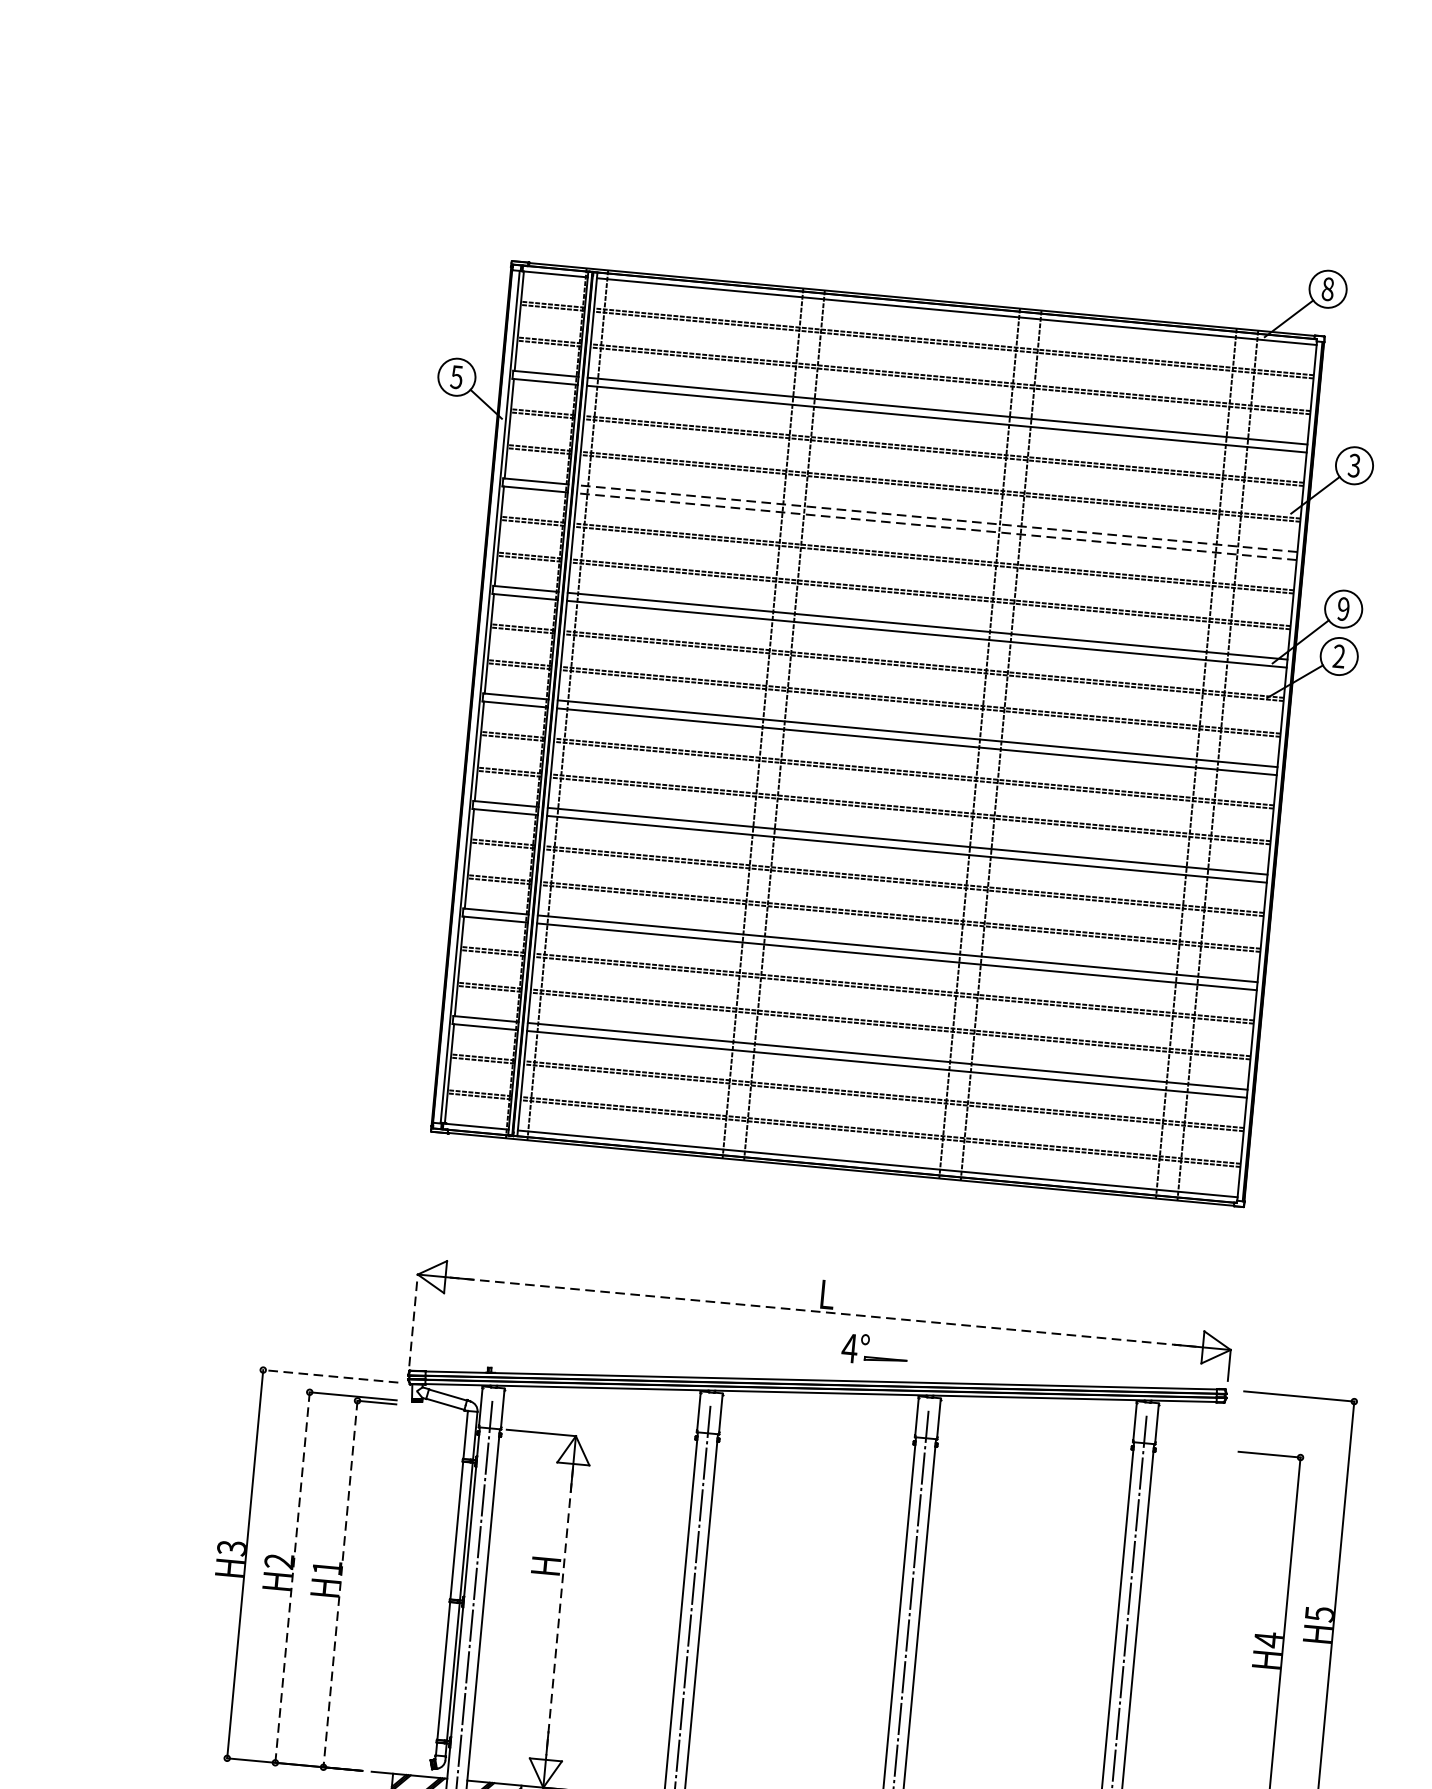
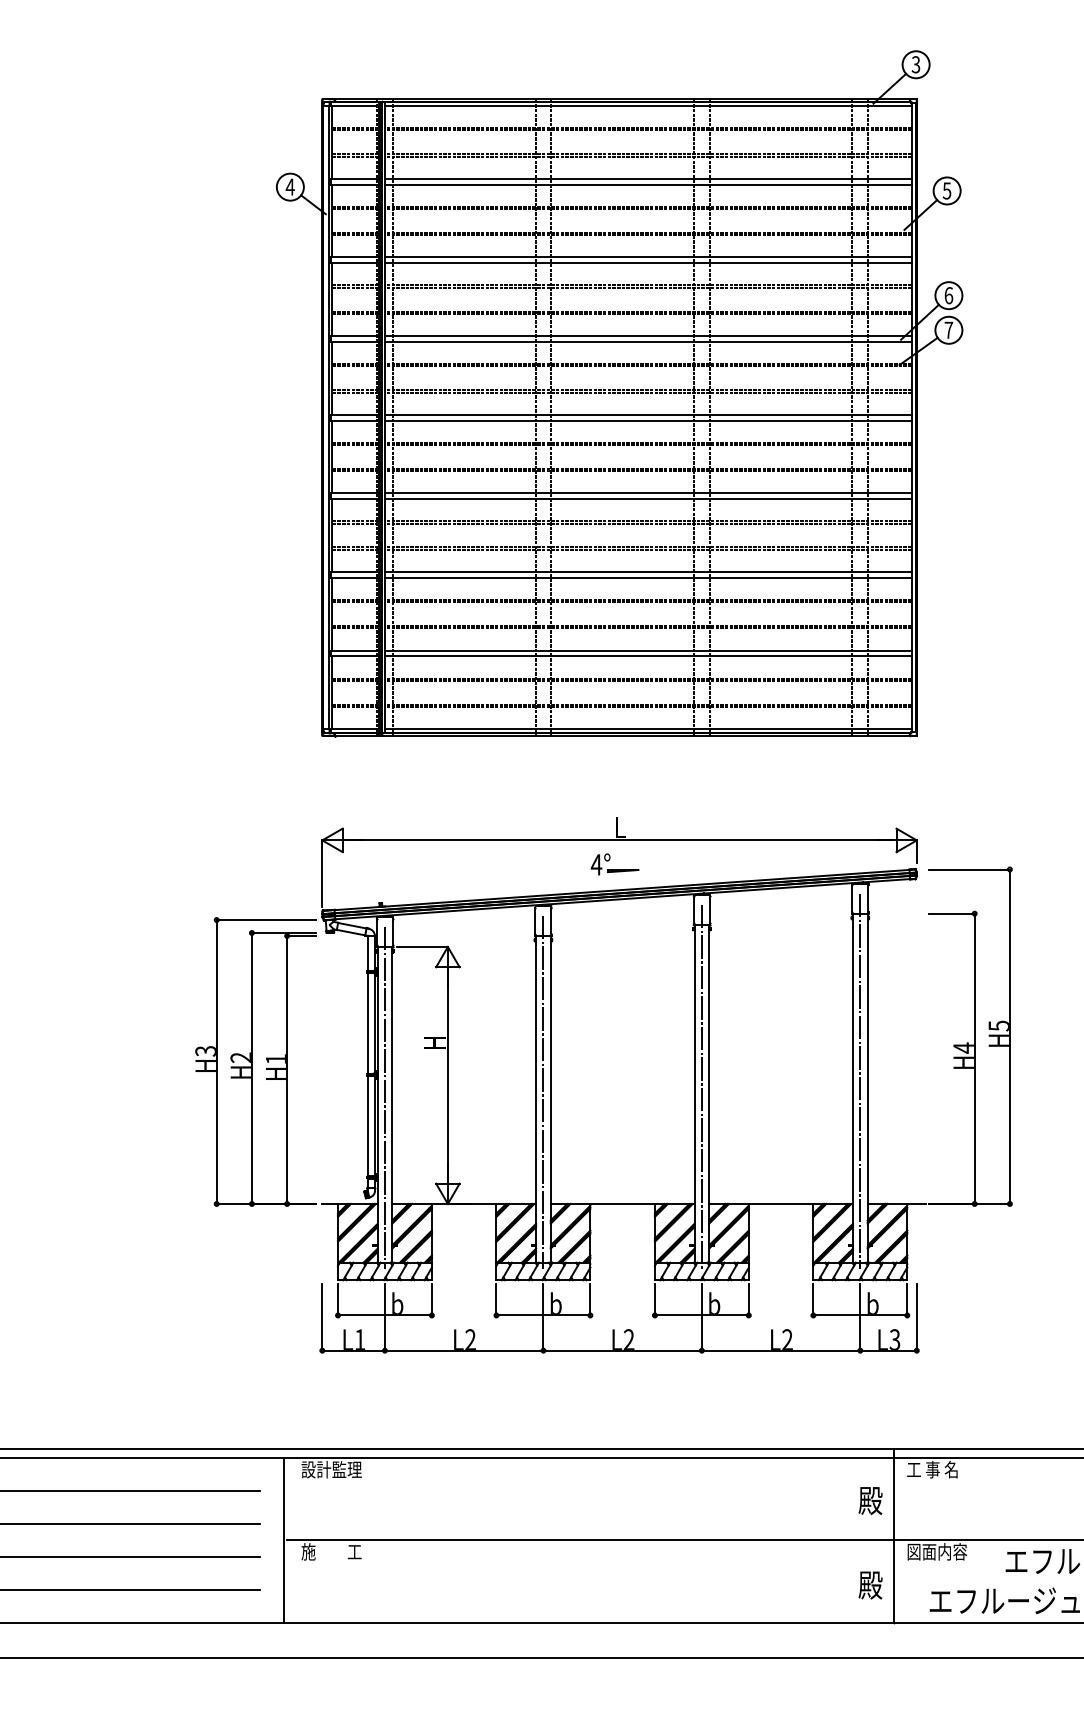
text: (1327, 288) -> (915, 64), 8 -> 3
text: (455, 376) -> (289, 186), 5 -> 4
text: (1355, 465) -> (947, 190), 3 -> 5
line: (936, 518) -> (647, 257), dashed -> solid
line: (935, 526) -> (647, 263), dashed -> solid
text: (1343, 608) -> (948, 295), 9 -> 6
text: (1338, 655) -> (948, 329), 2 -> 7
line: (824, 1312) -> (619, 840), dashed -> solid
line: (413, 1319) -> (322, 873), dashed -> solid
part: (874, 1350) -> (614, 864), moved
line: (329, 1376) -> (265, 920), dashed -> solid
line: (291, 1578) -> (251, 1069), dashed -> solid
line: (341, 1583) -> (287, 1069), dashed -> solid
line: (559, 1611) -> (447, 1075), dashed -> solid

